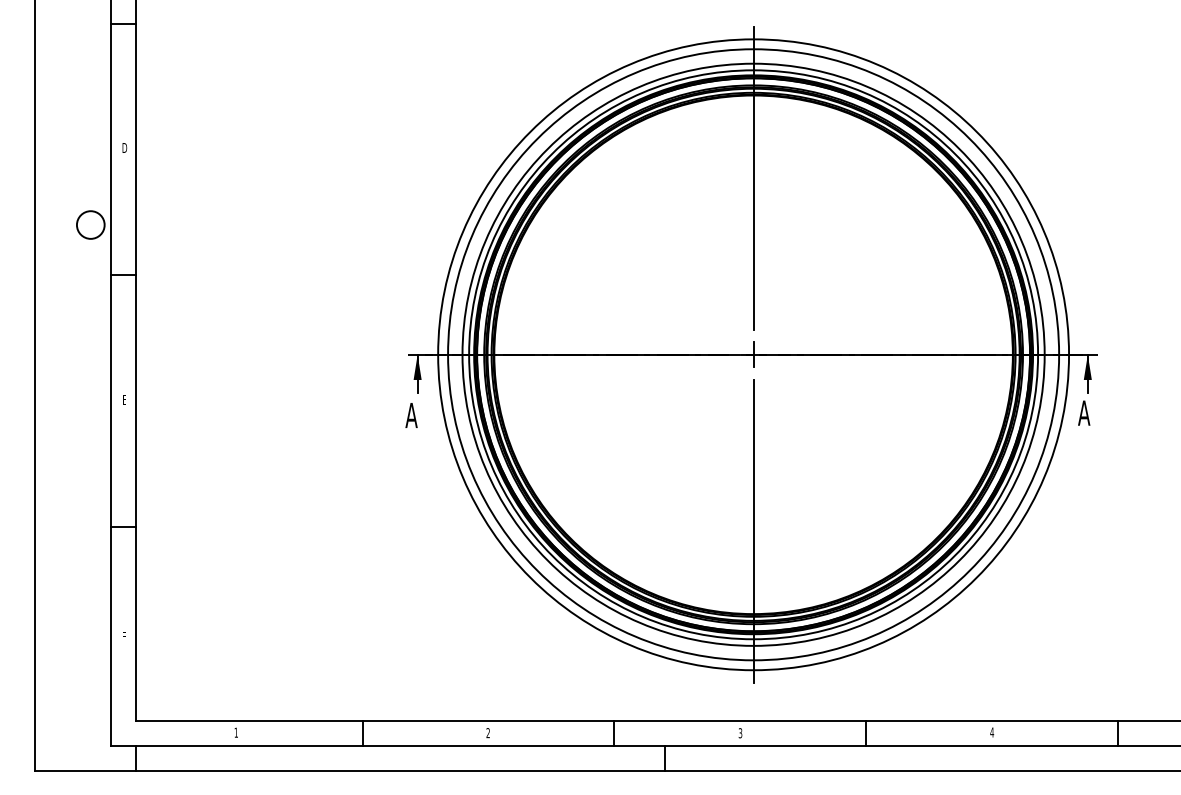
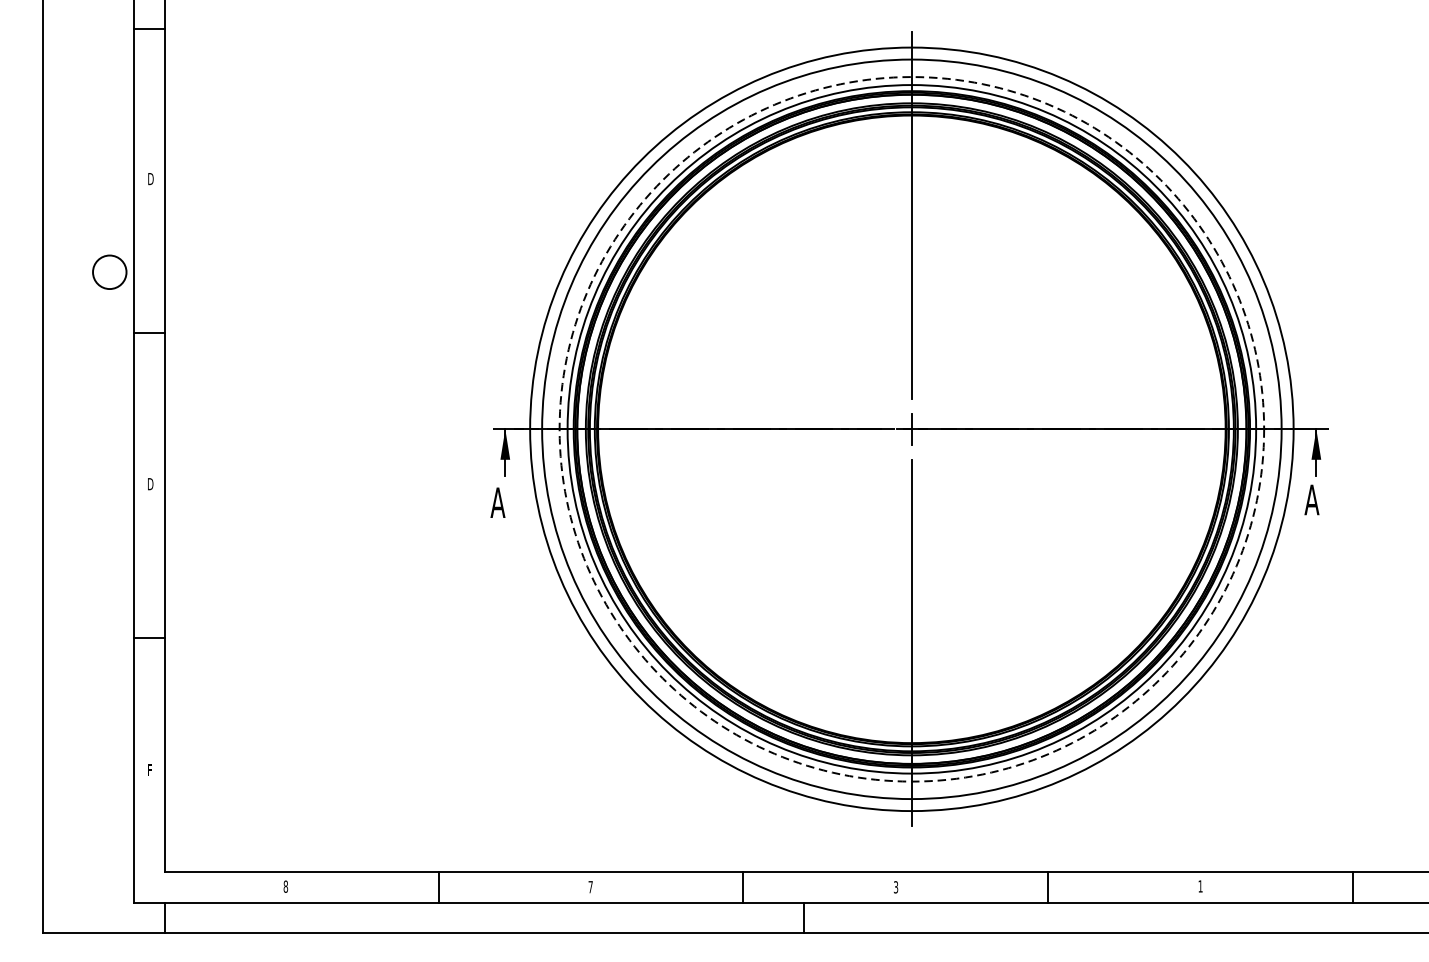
circle: (753, 354) -> (911, 428), solid -> dashed
text: (124, 400) -> (150, 484), E -> D
text: (236, 732) -> (286, 886), 1 -> 8
text: (992, 732) -> (1201, 886), 4 -> 1
text: (487, 733) -> (589, 887), 2 -> 7

